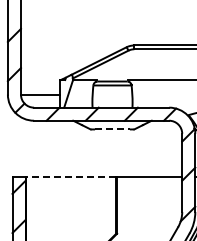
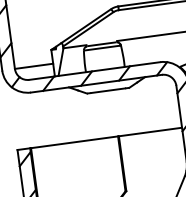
line: (113, 129) -> (109, 90), dashed -> solid
line: (71, 177) -> (74, 142), dashed -> solid

